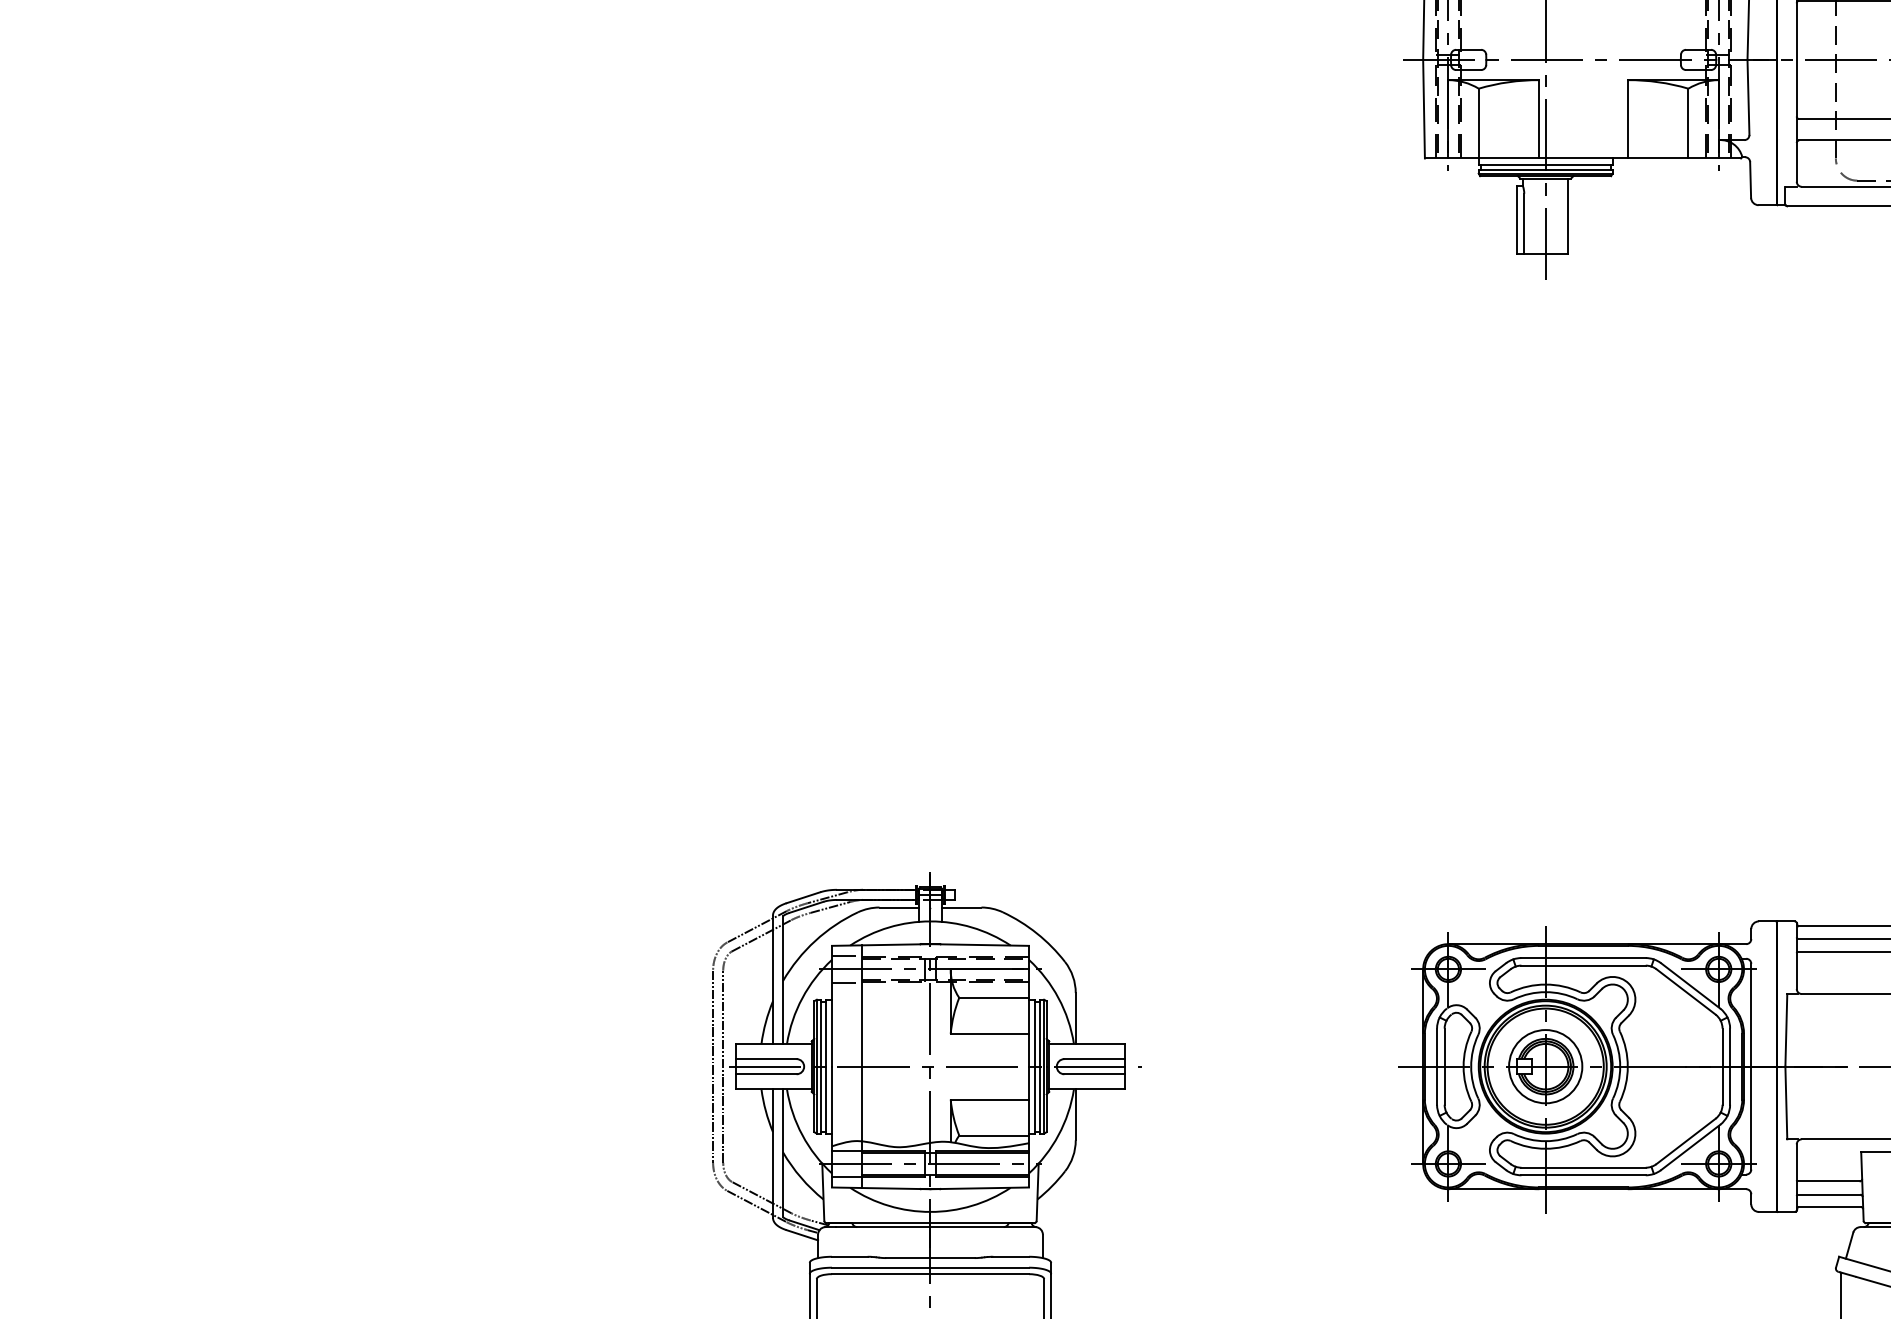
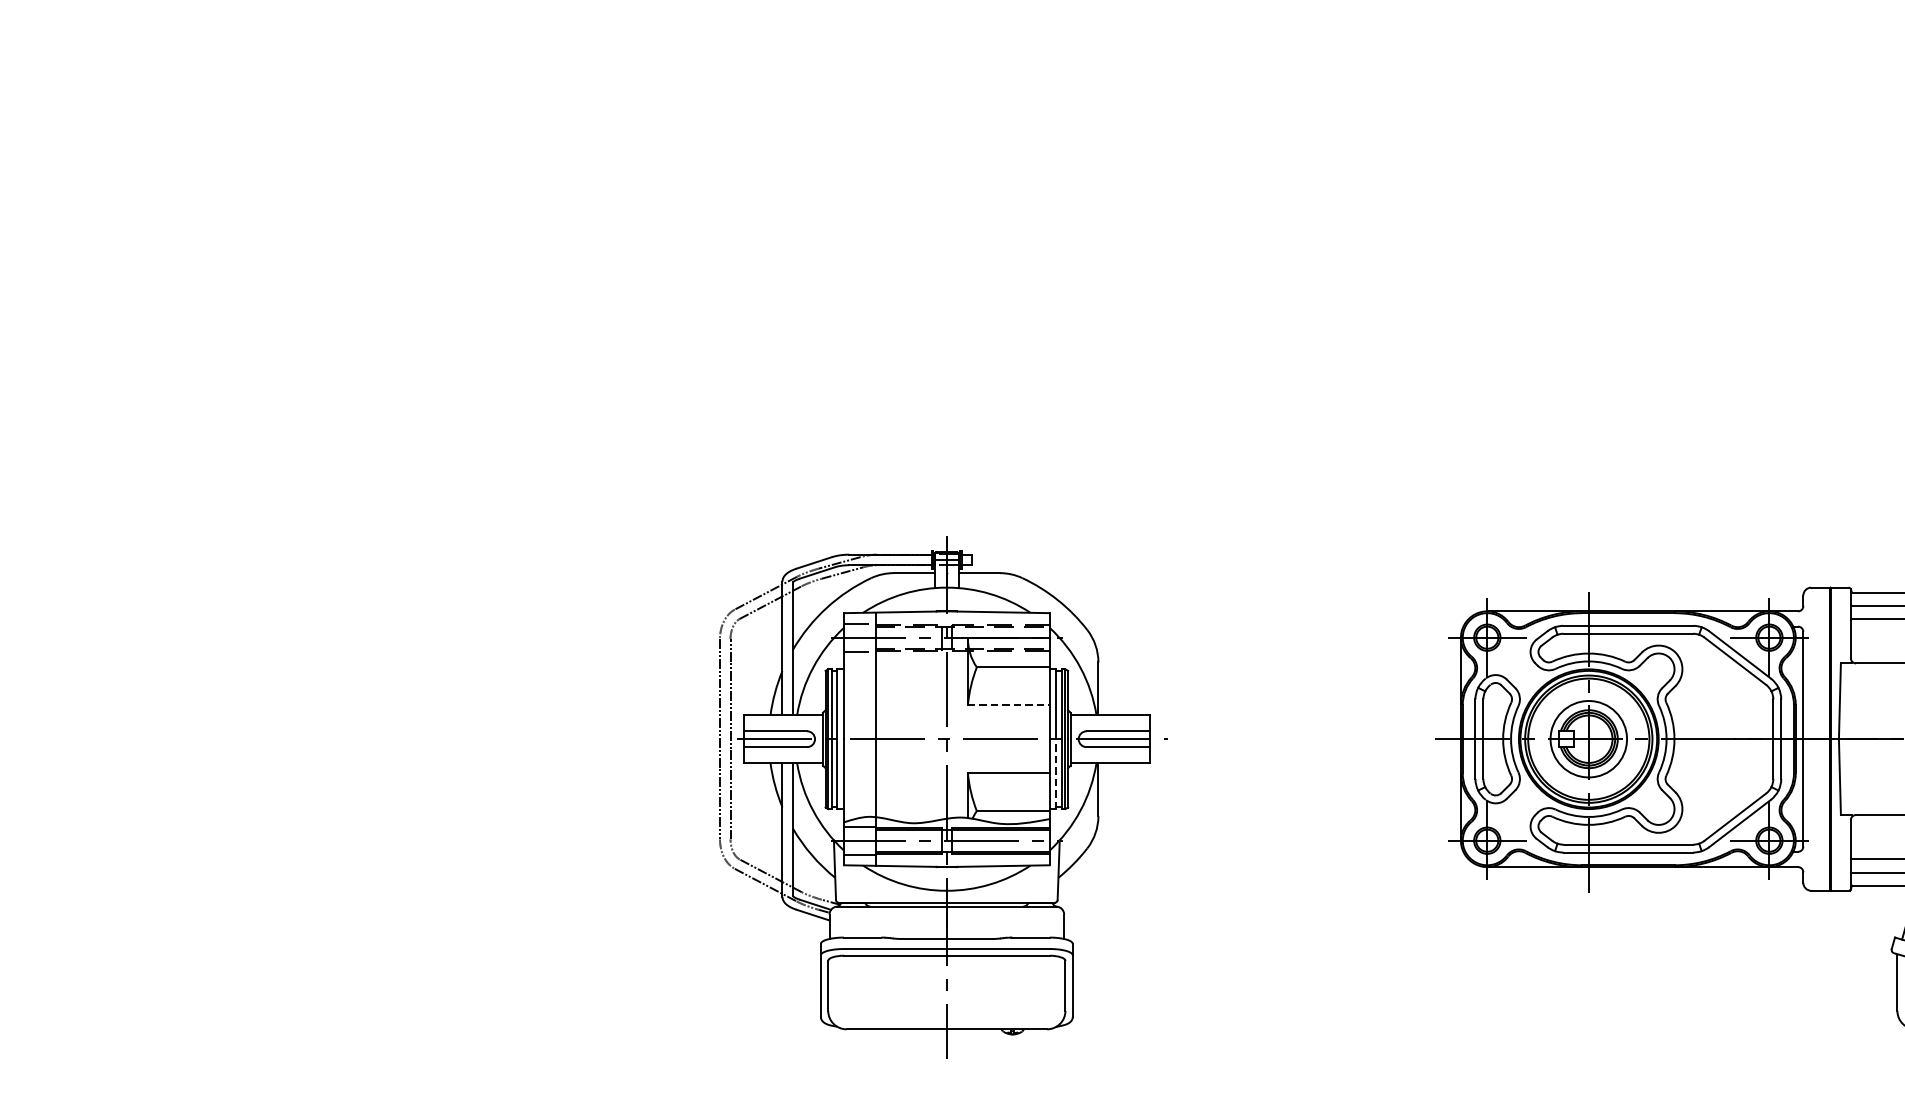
line: (990, 1033) -> (1009, 704), solid -> dashed
line: (1035, 1099) -> (1056, 773), solid -> dashed

